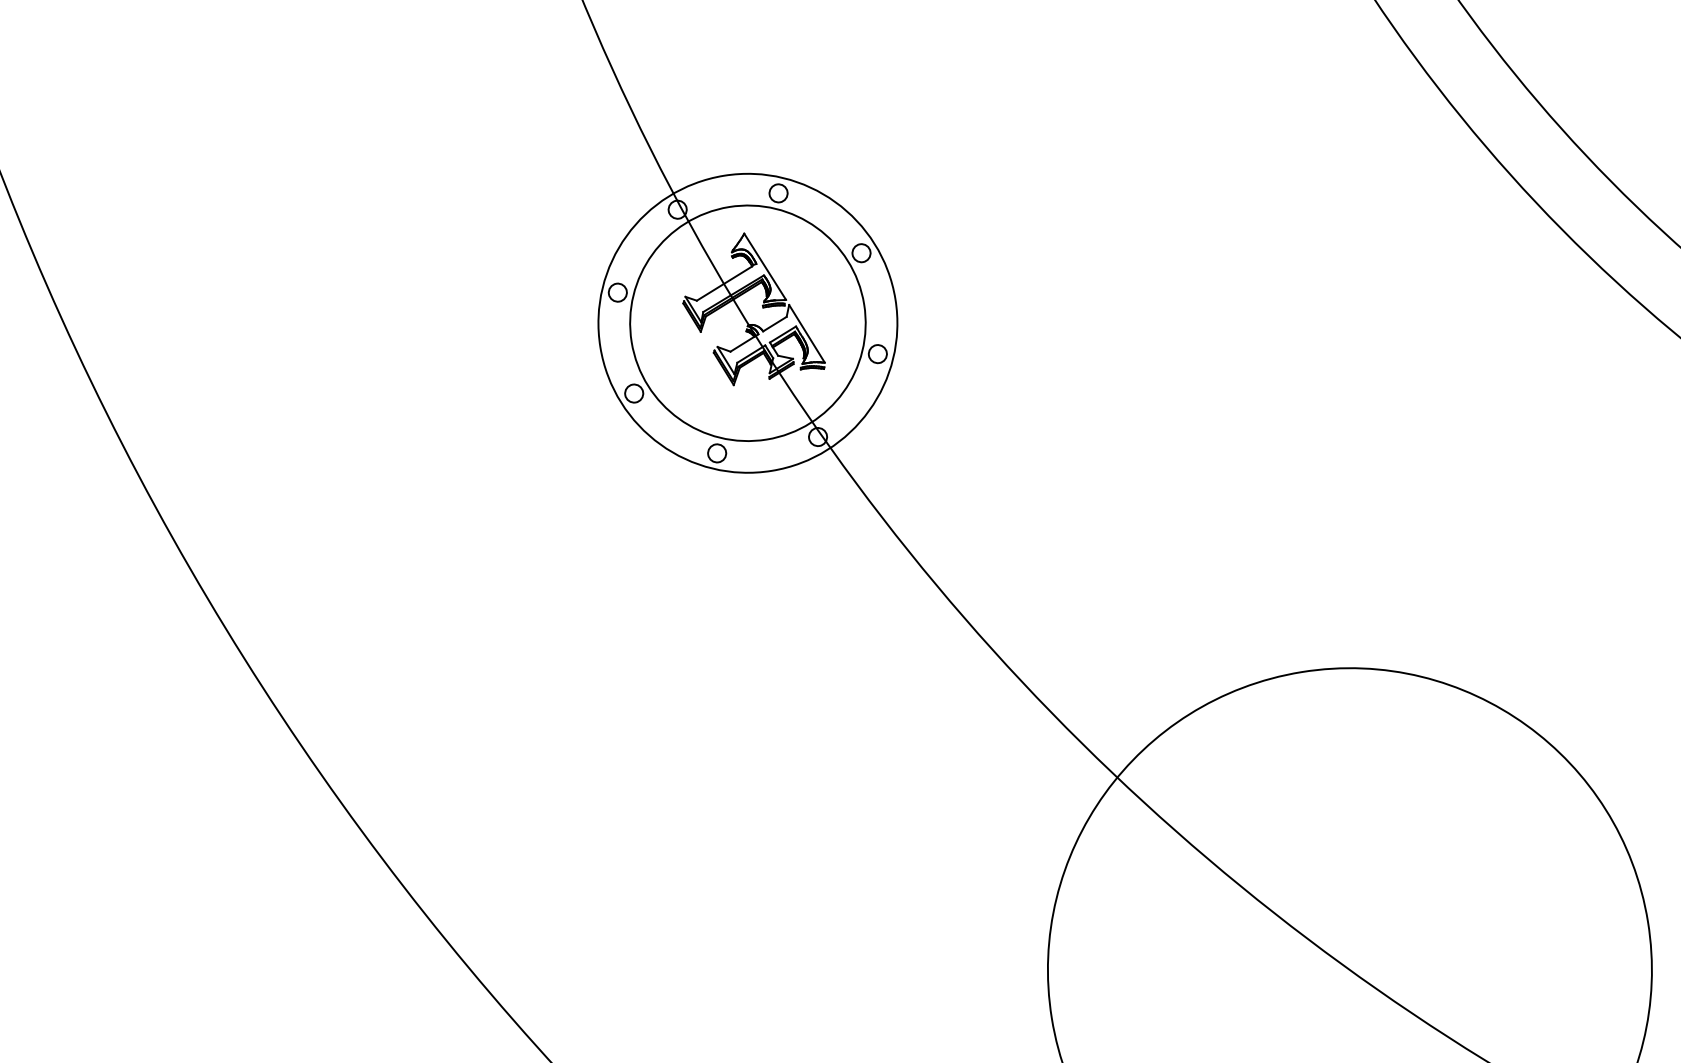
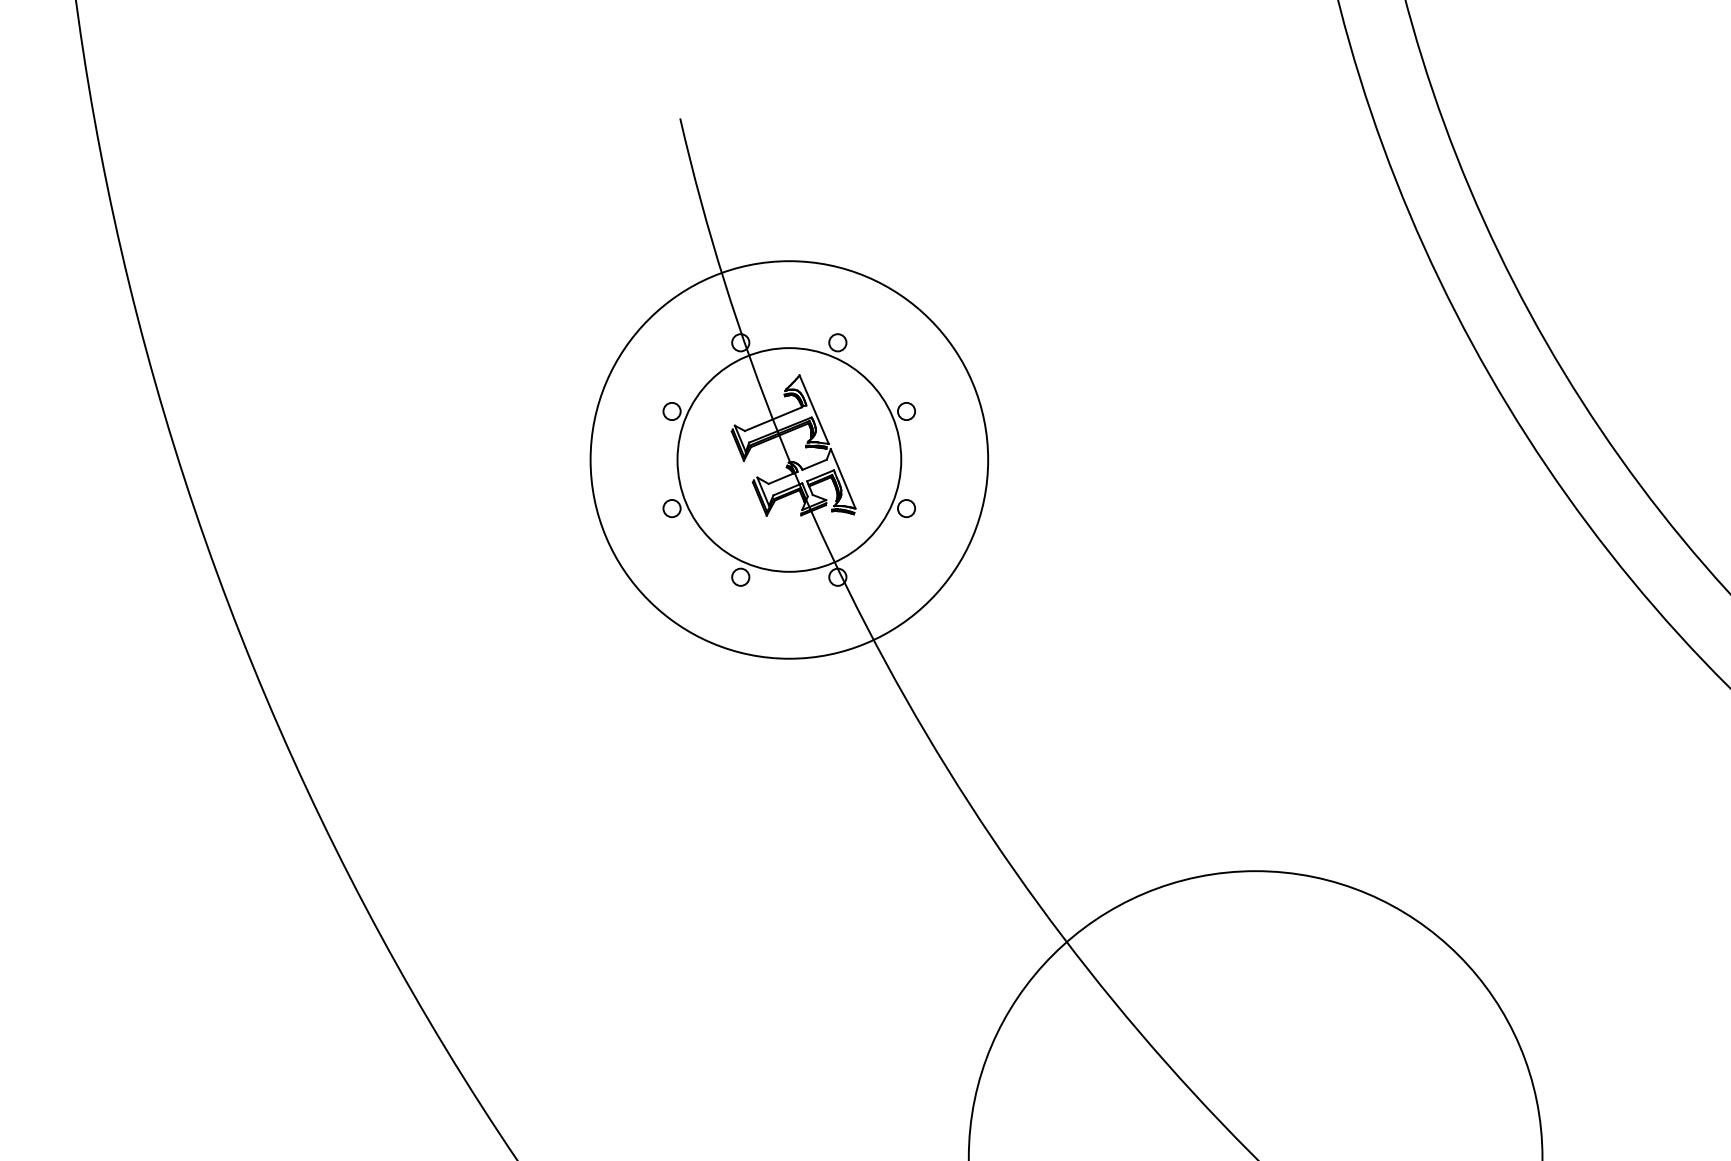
circle: (747, 322) -> (789, 459), size x1.4

